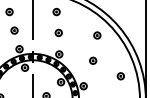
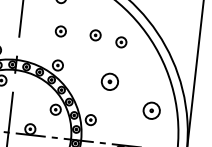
part: (80, 32) -> (95, 34), added
part: (93, 60) -> (110, 81), size x1.6
part: (120, 76) -> (150, 111), size x1.6

